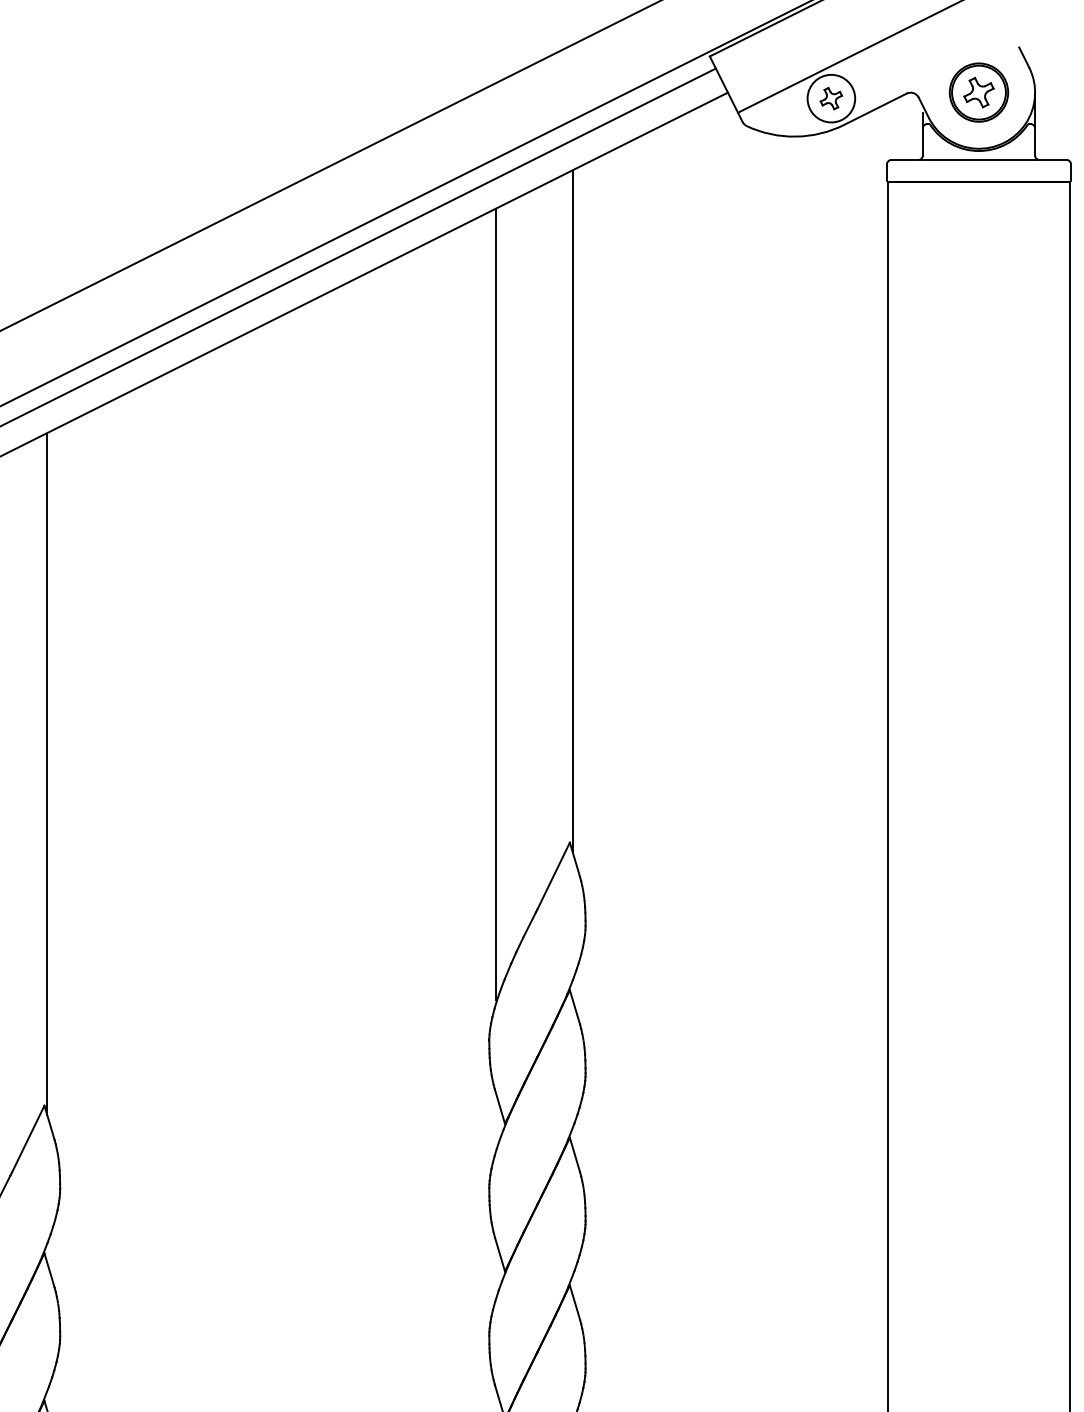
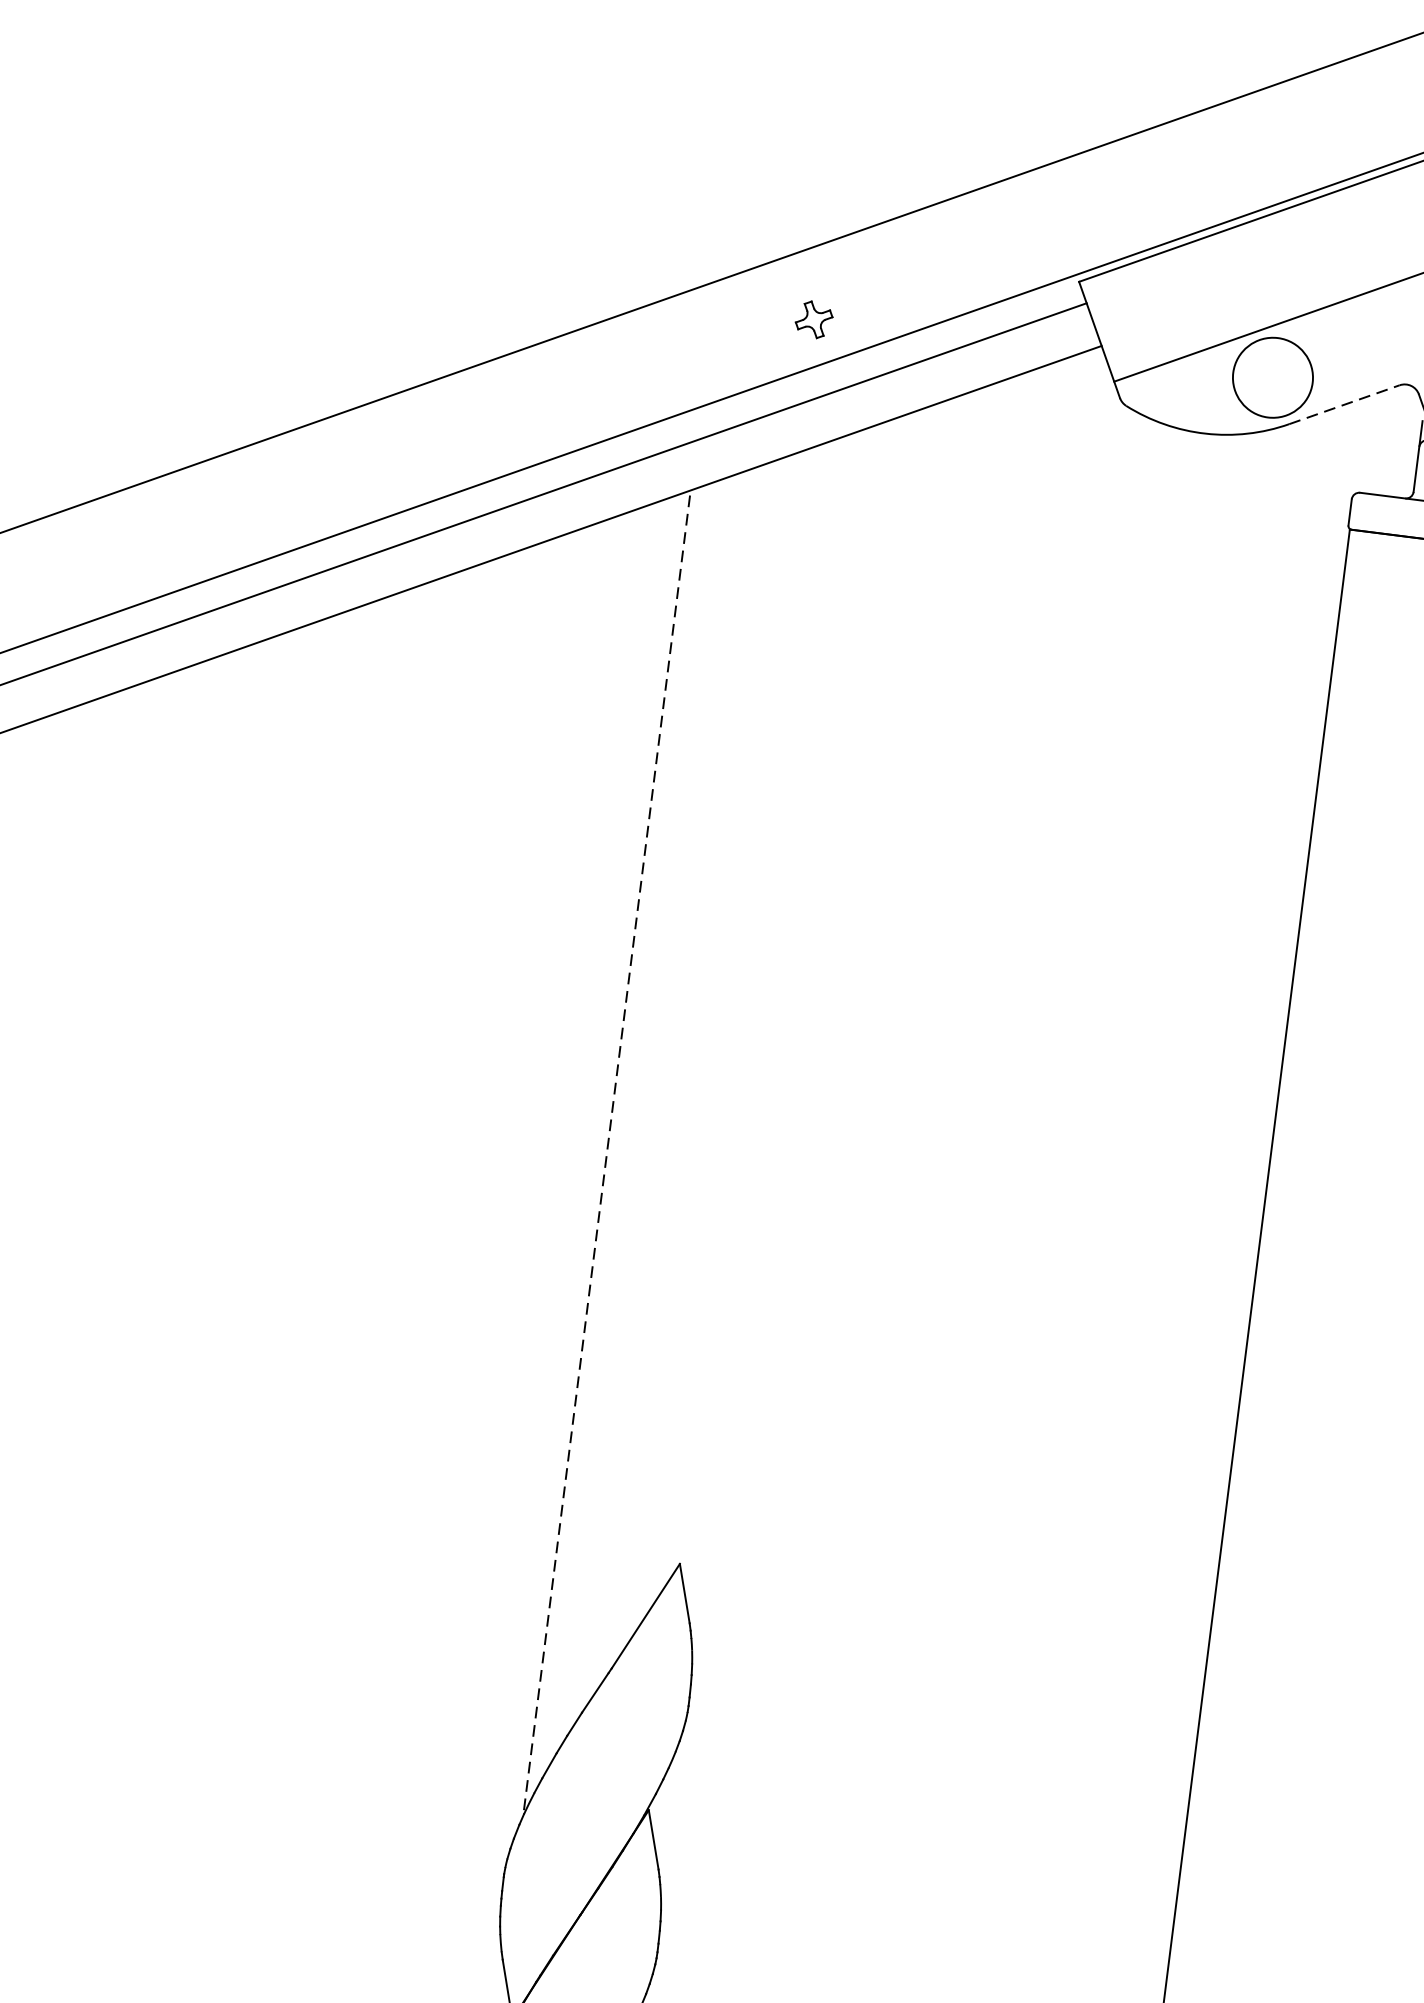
part: (831, 98) -> (814, 319), moved
line: (875, 109) -> (1344, 405), solid -> dashed
line: (572, 510) -> (754, 1010), removed
line: (496, 603) -> (607, 1149), solid -> dashed

